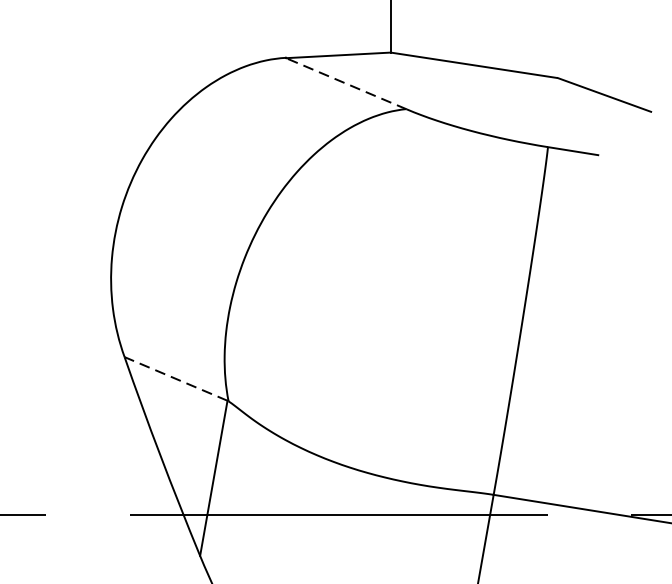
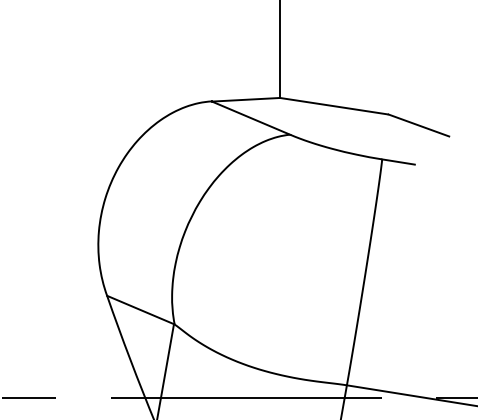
line: (346, 84) -> (251, 118), dashed -> solid
line: (175, 378) -> (140, 309), dashed -> solid

